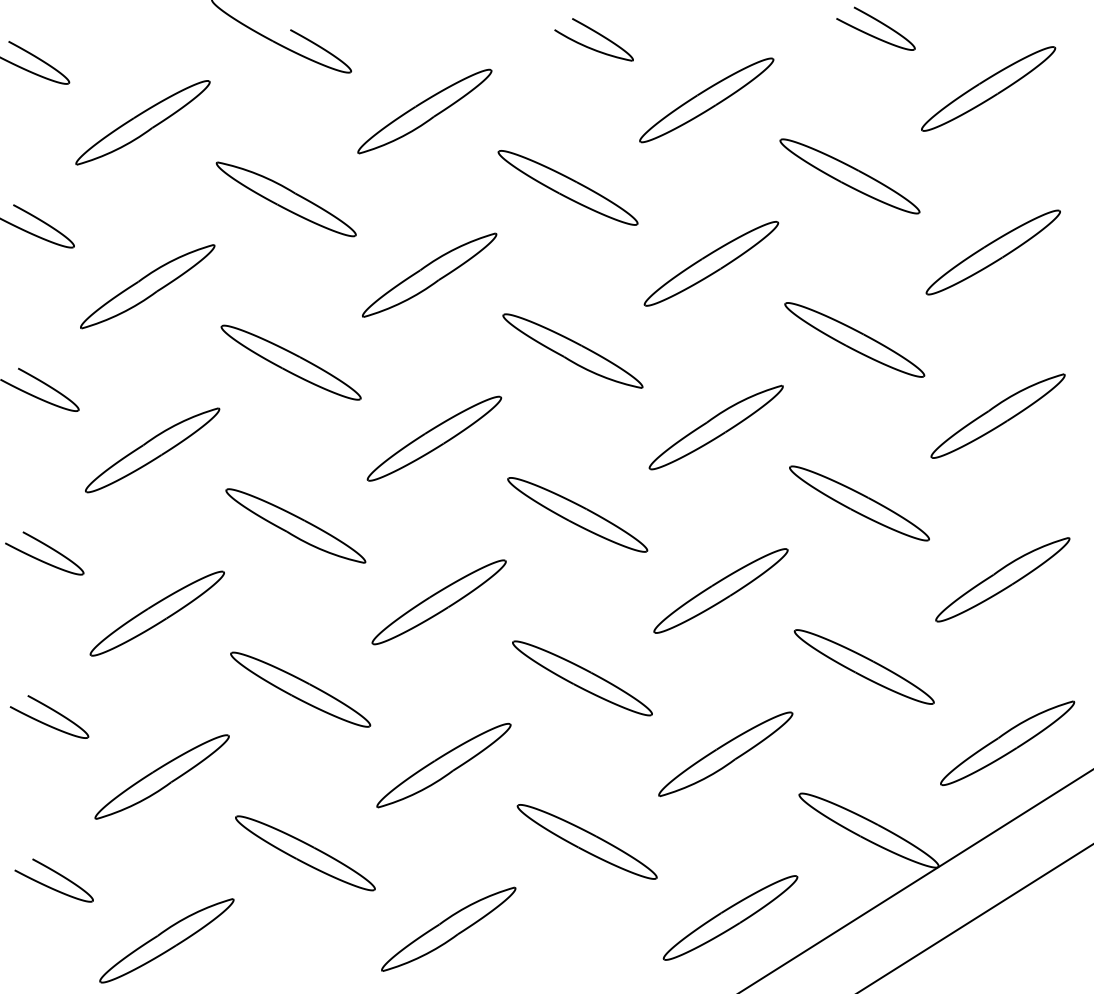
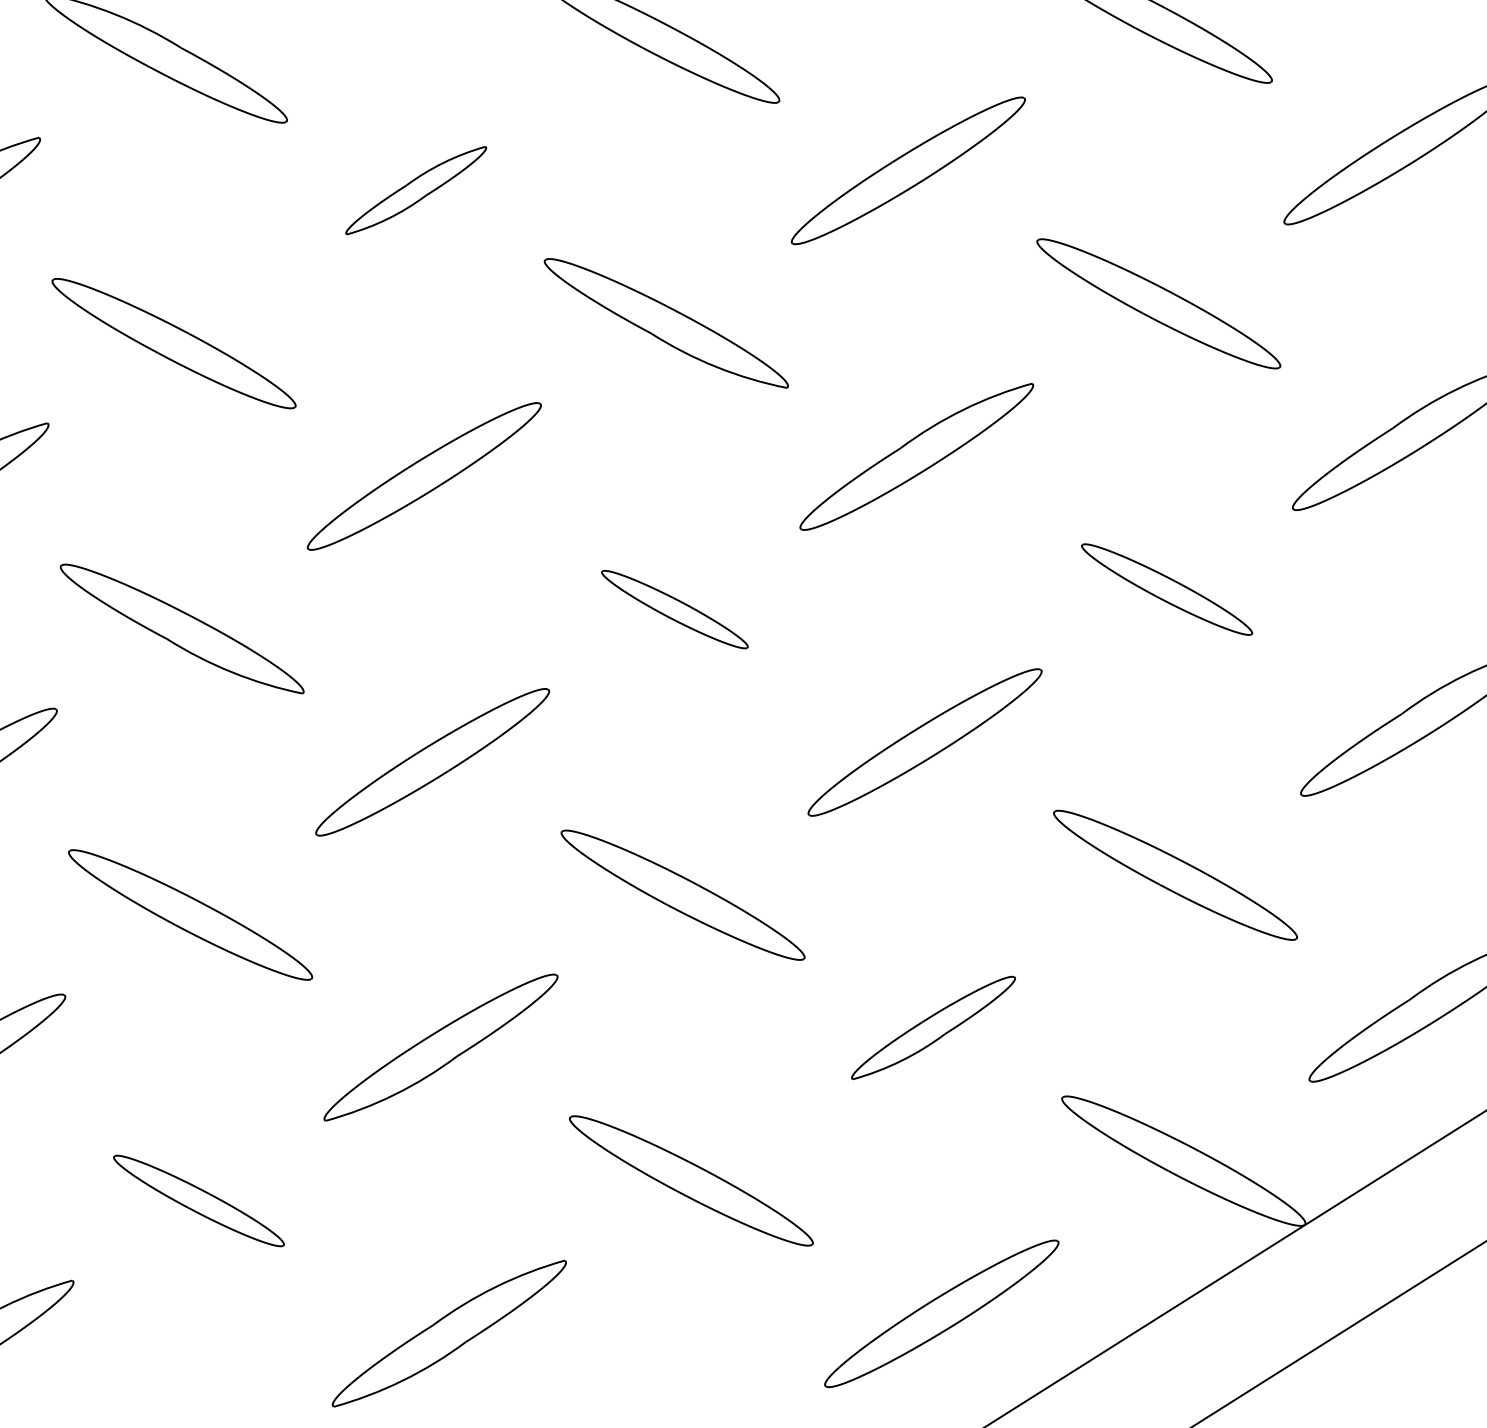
part: (429, 274) -> (415, 189), size x0.6
part: (859, 503) -> (1167, 589), size x0.7
part: (577, 514) -> (674, 608), size x0.6
part: (725, 754) -> (932, 1028), size x0.7
part: (305, 853) -> (199, 1201), size x0.7

